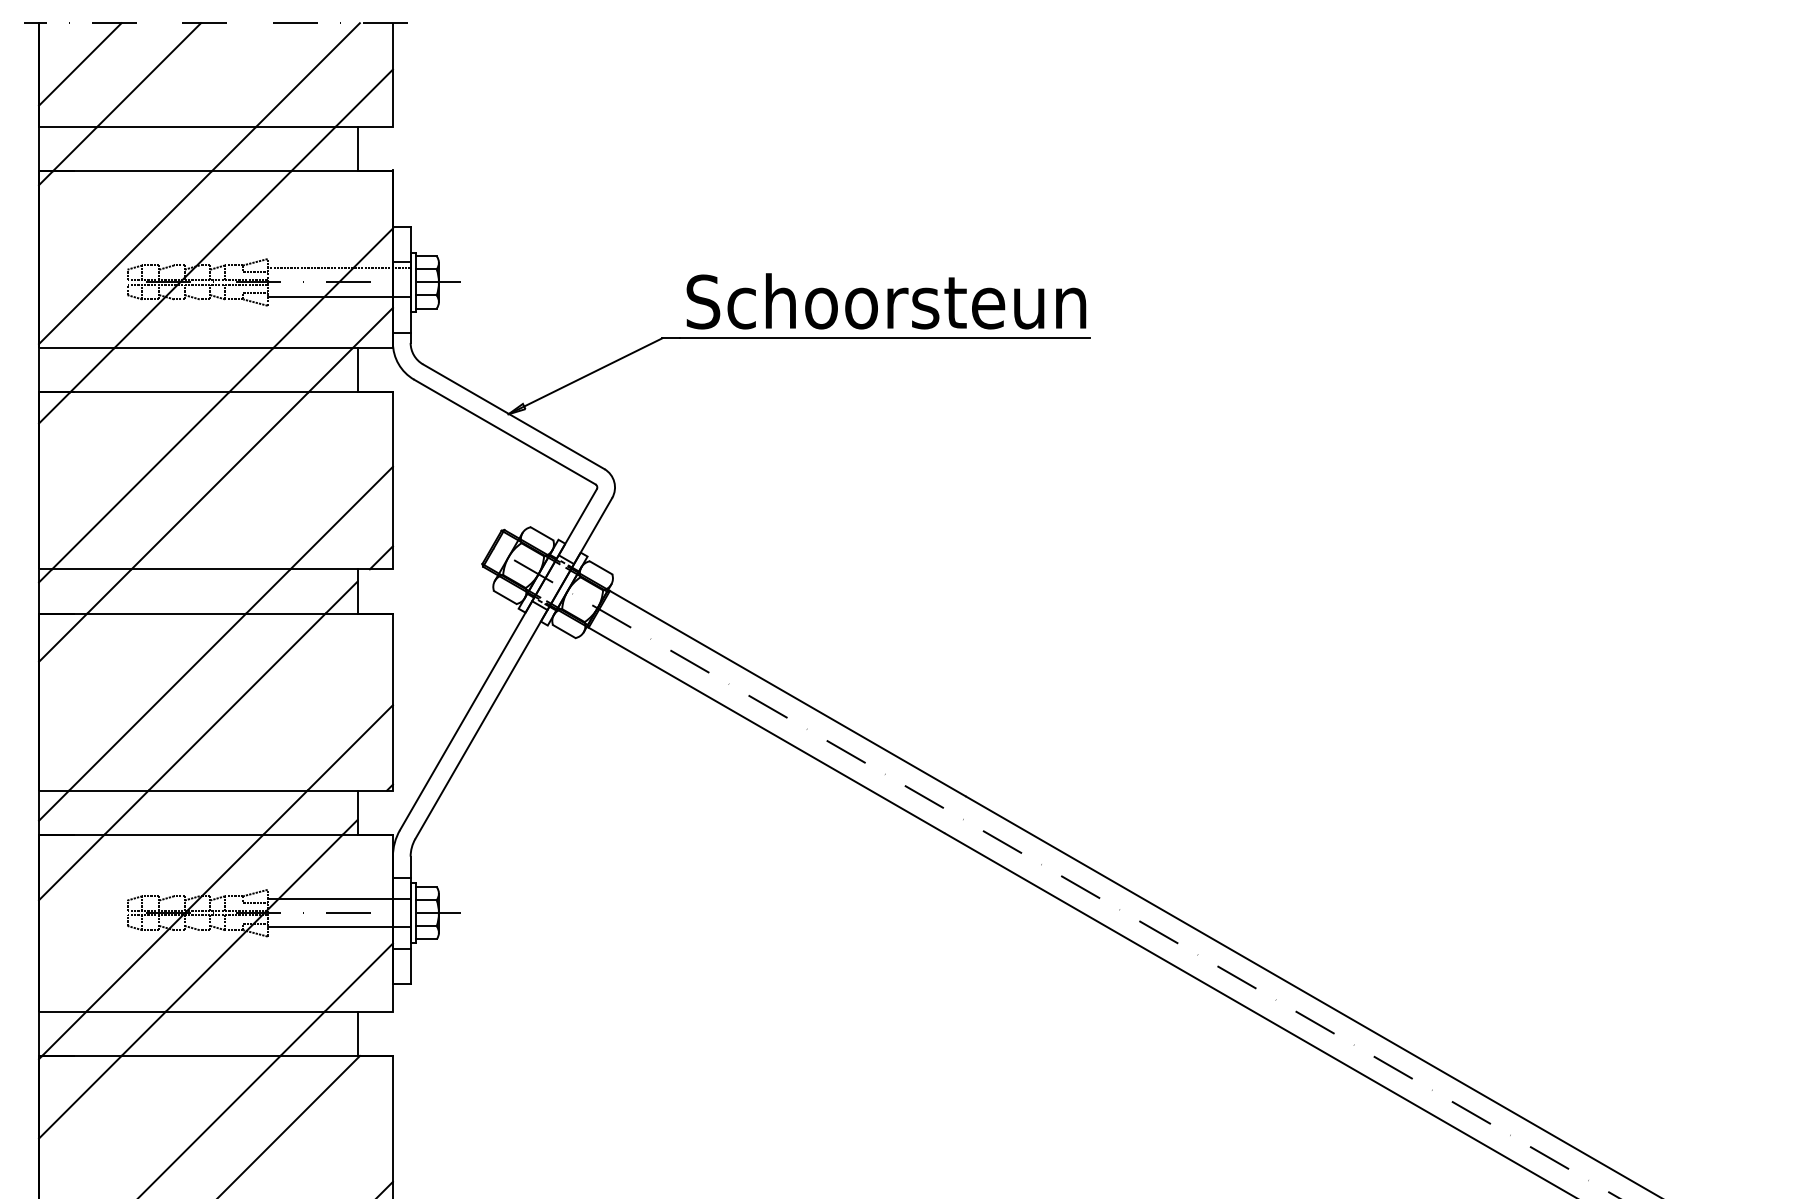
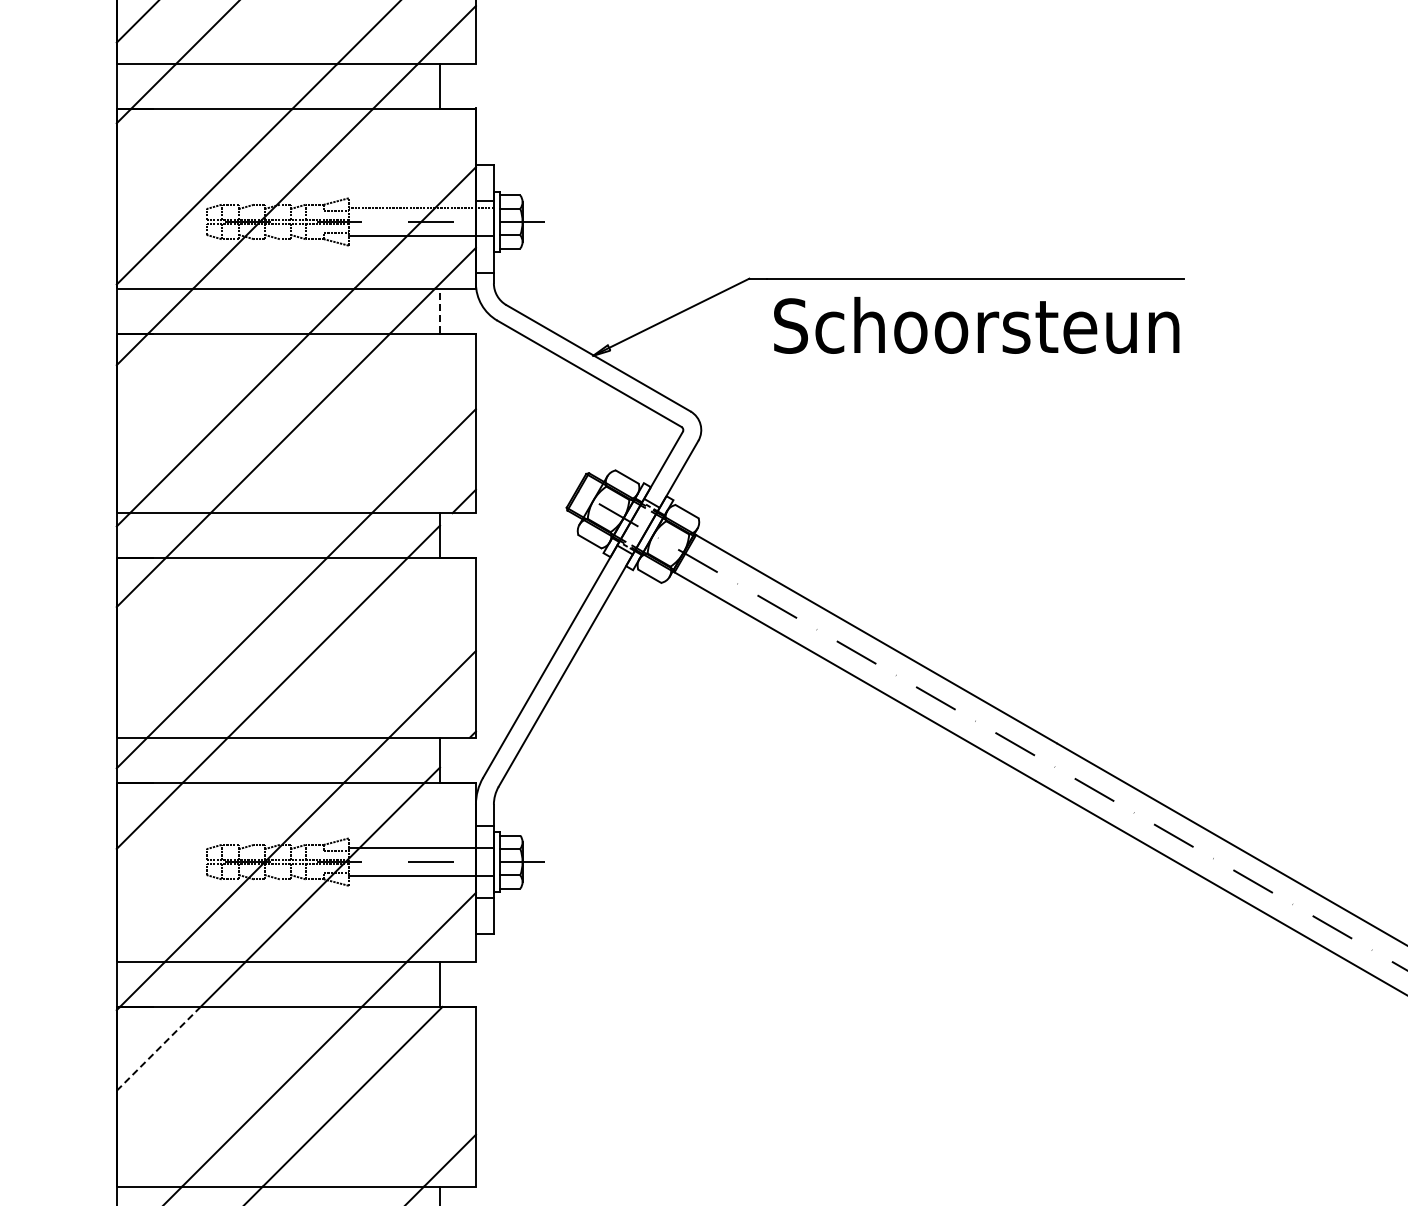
text: (886, 301) -> (976, 325), moved
line: (357, 369) -> (439, 310), solid -> dashed
line: (80, 1096) -> (158, 1048), solid -> dashed

